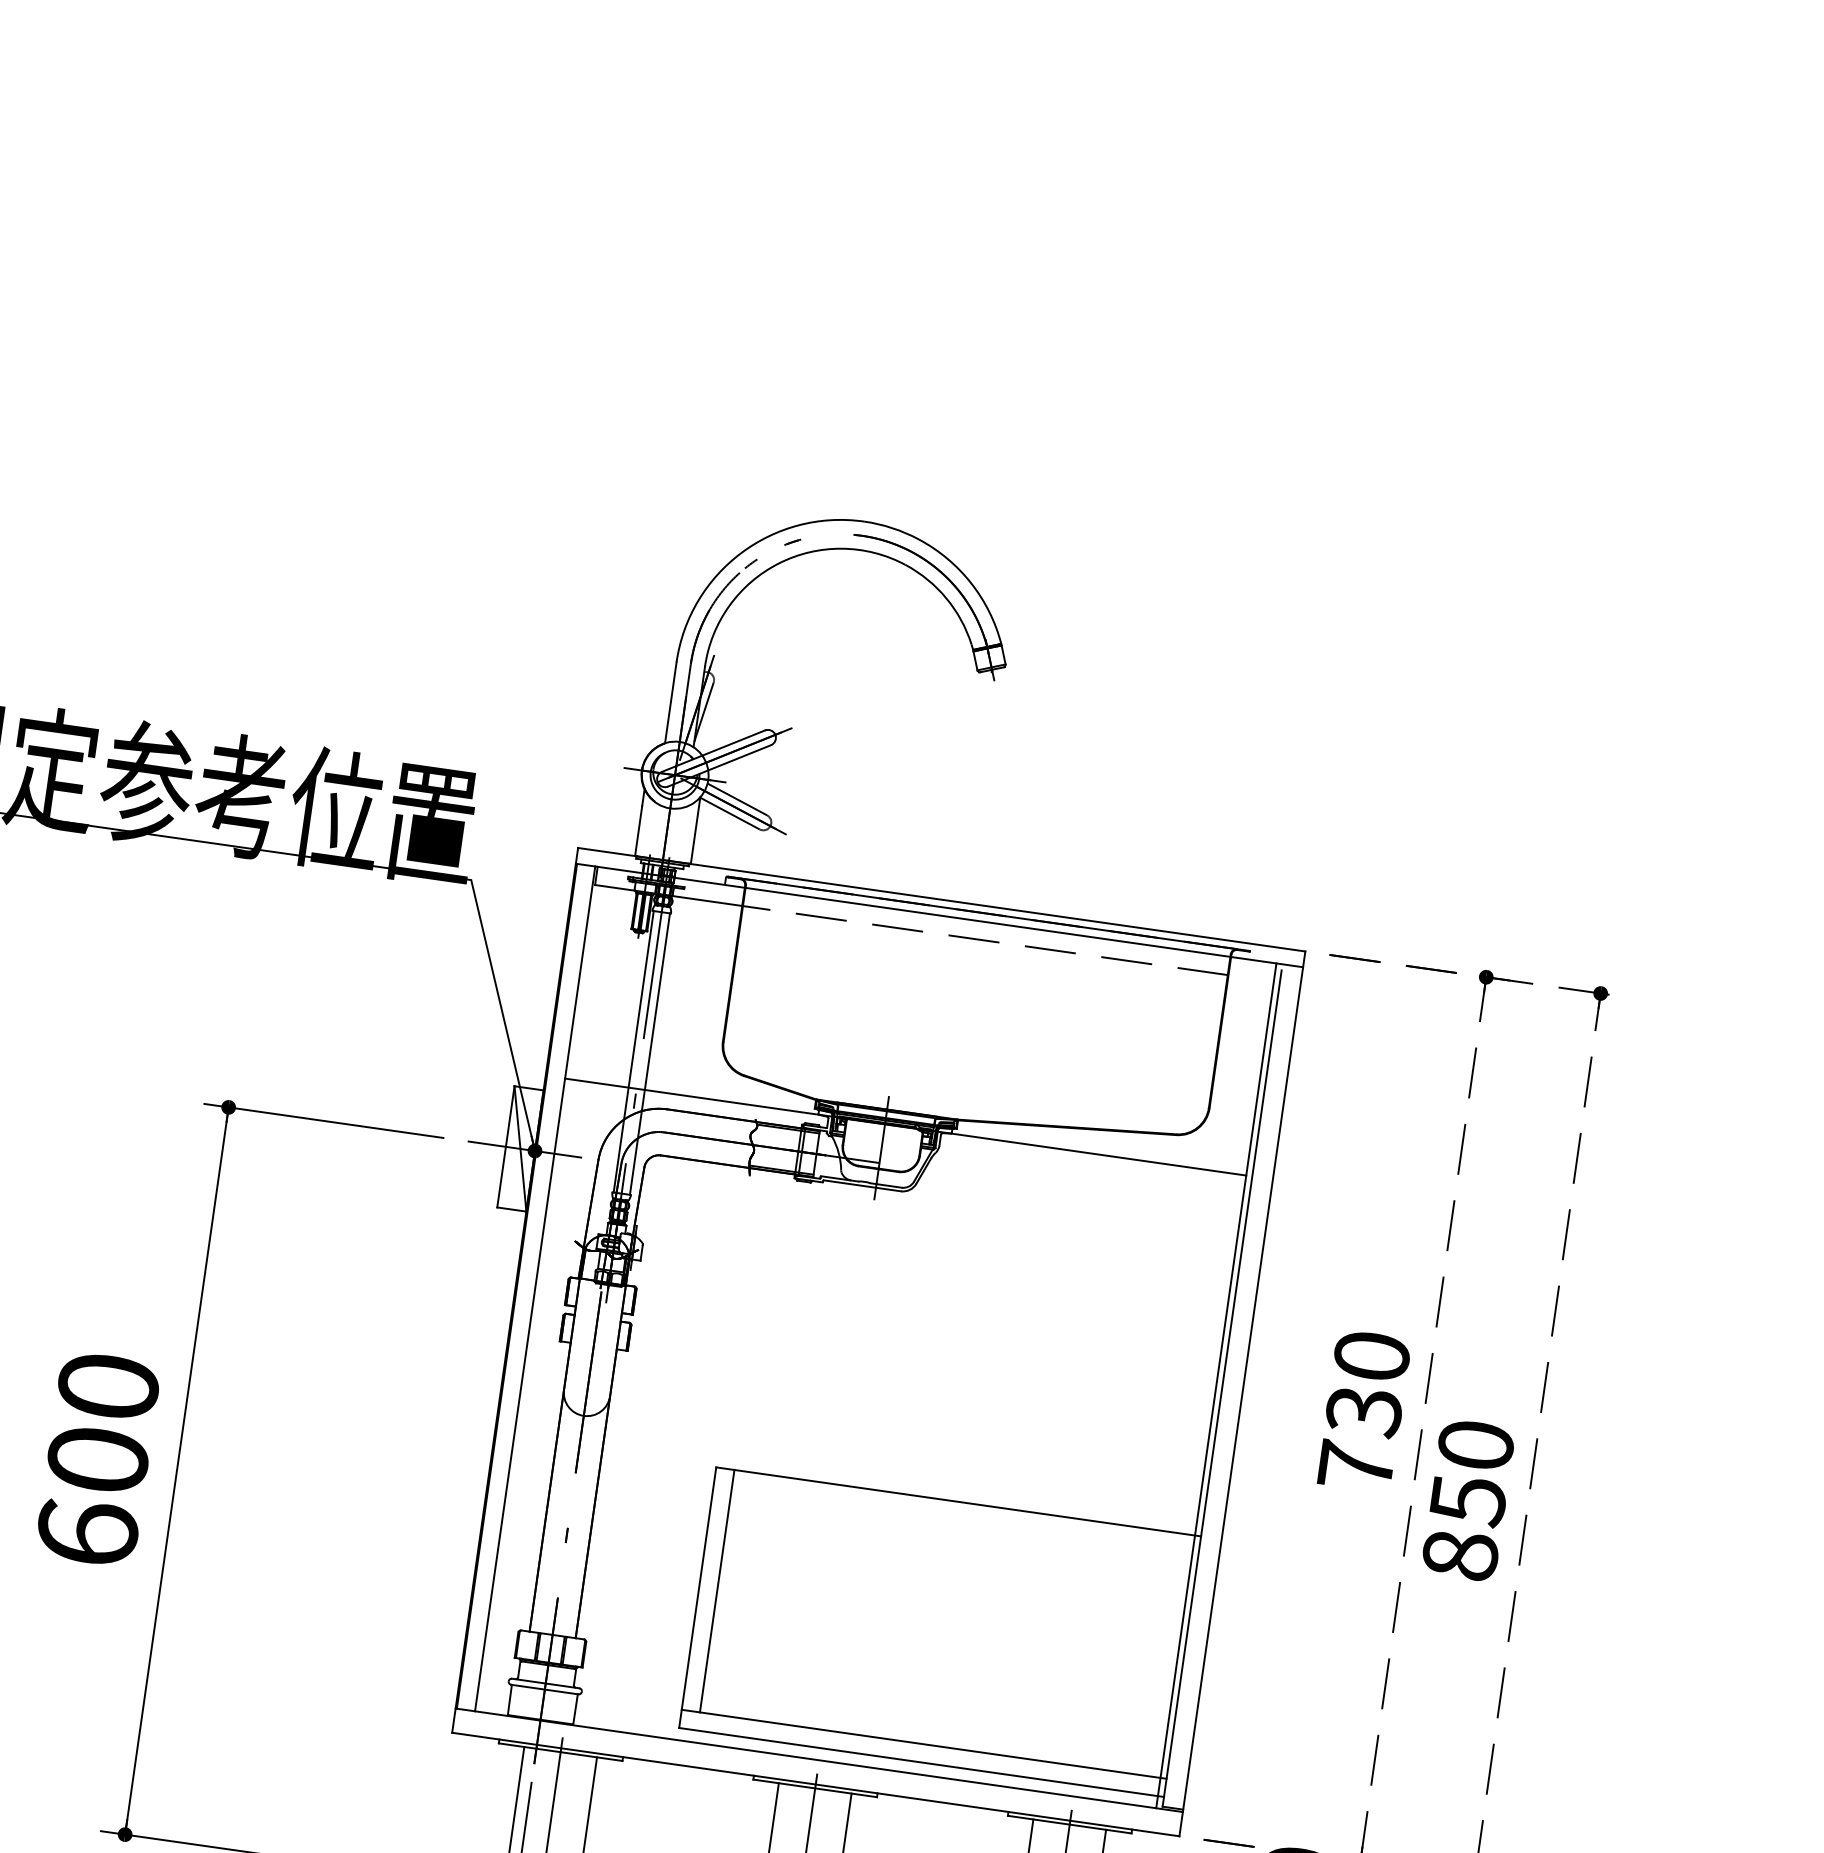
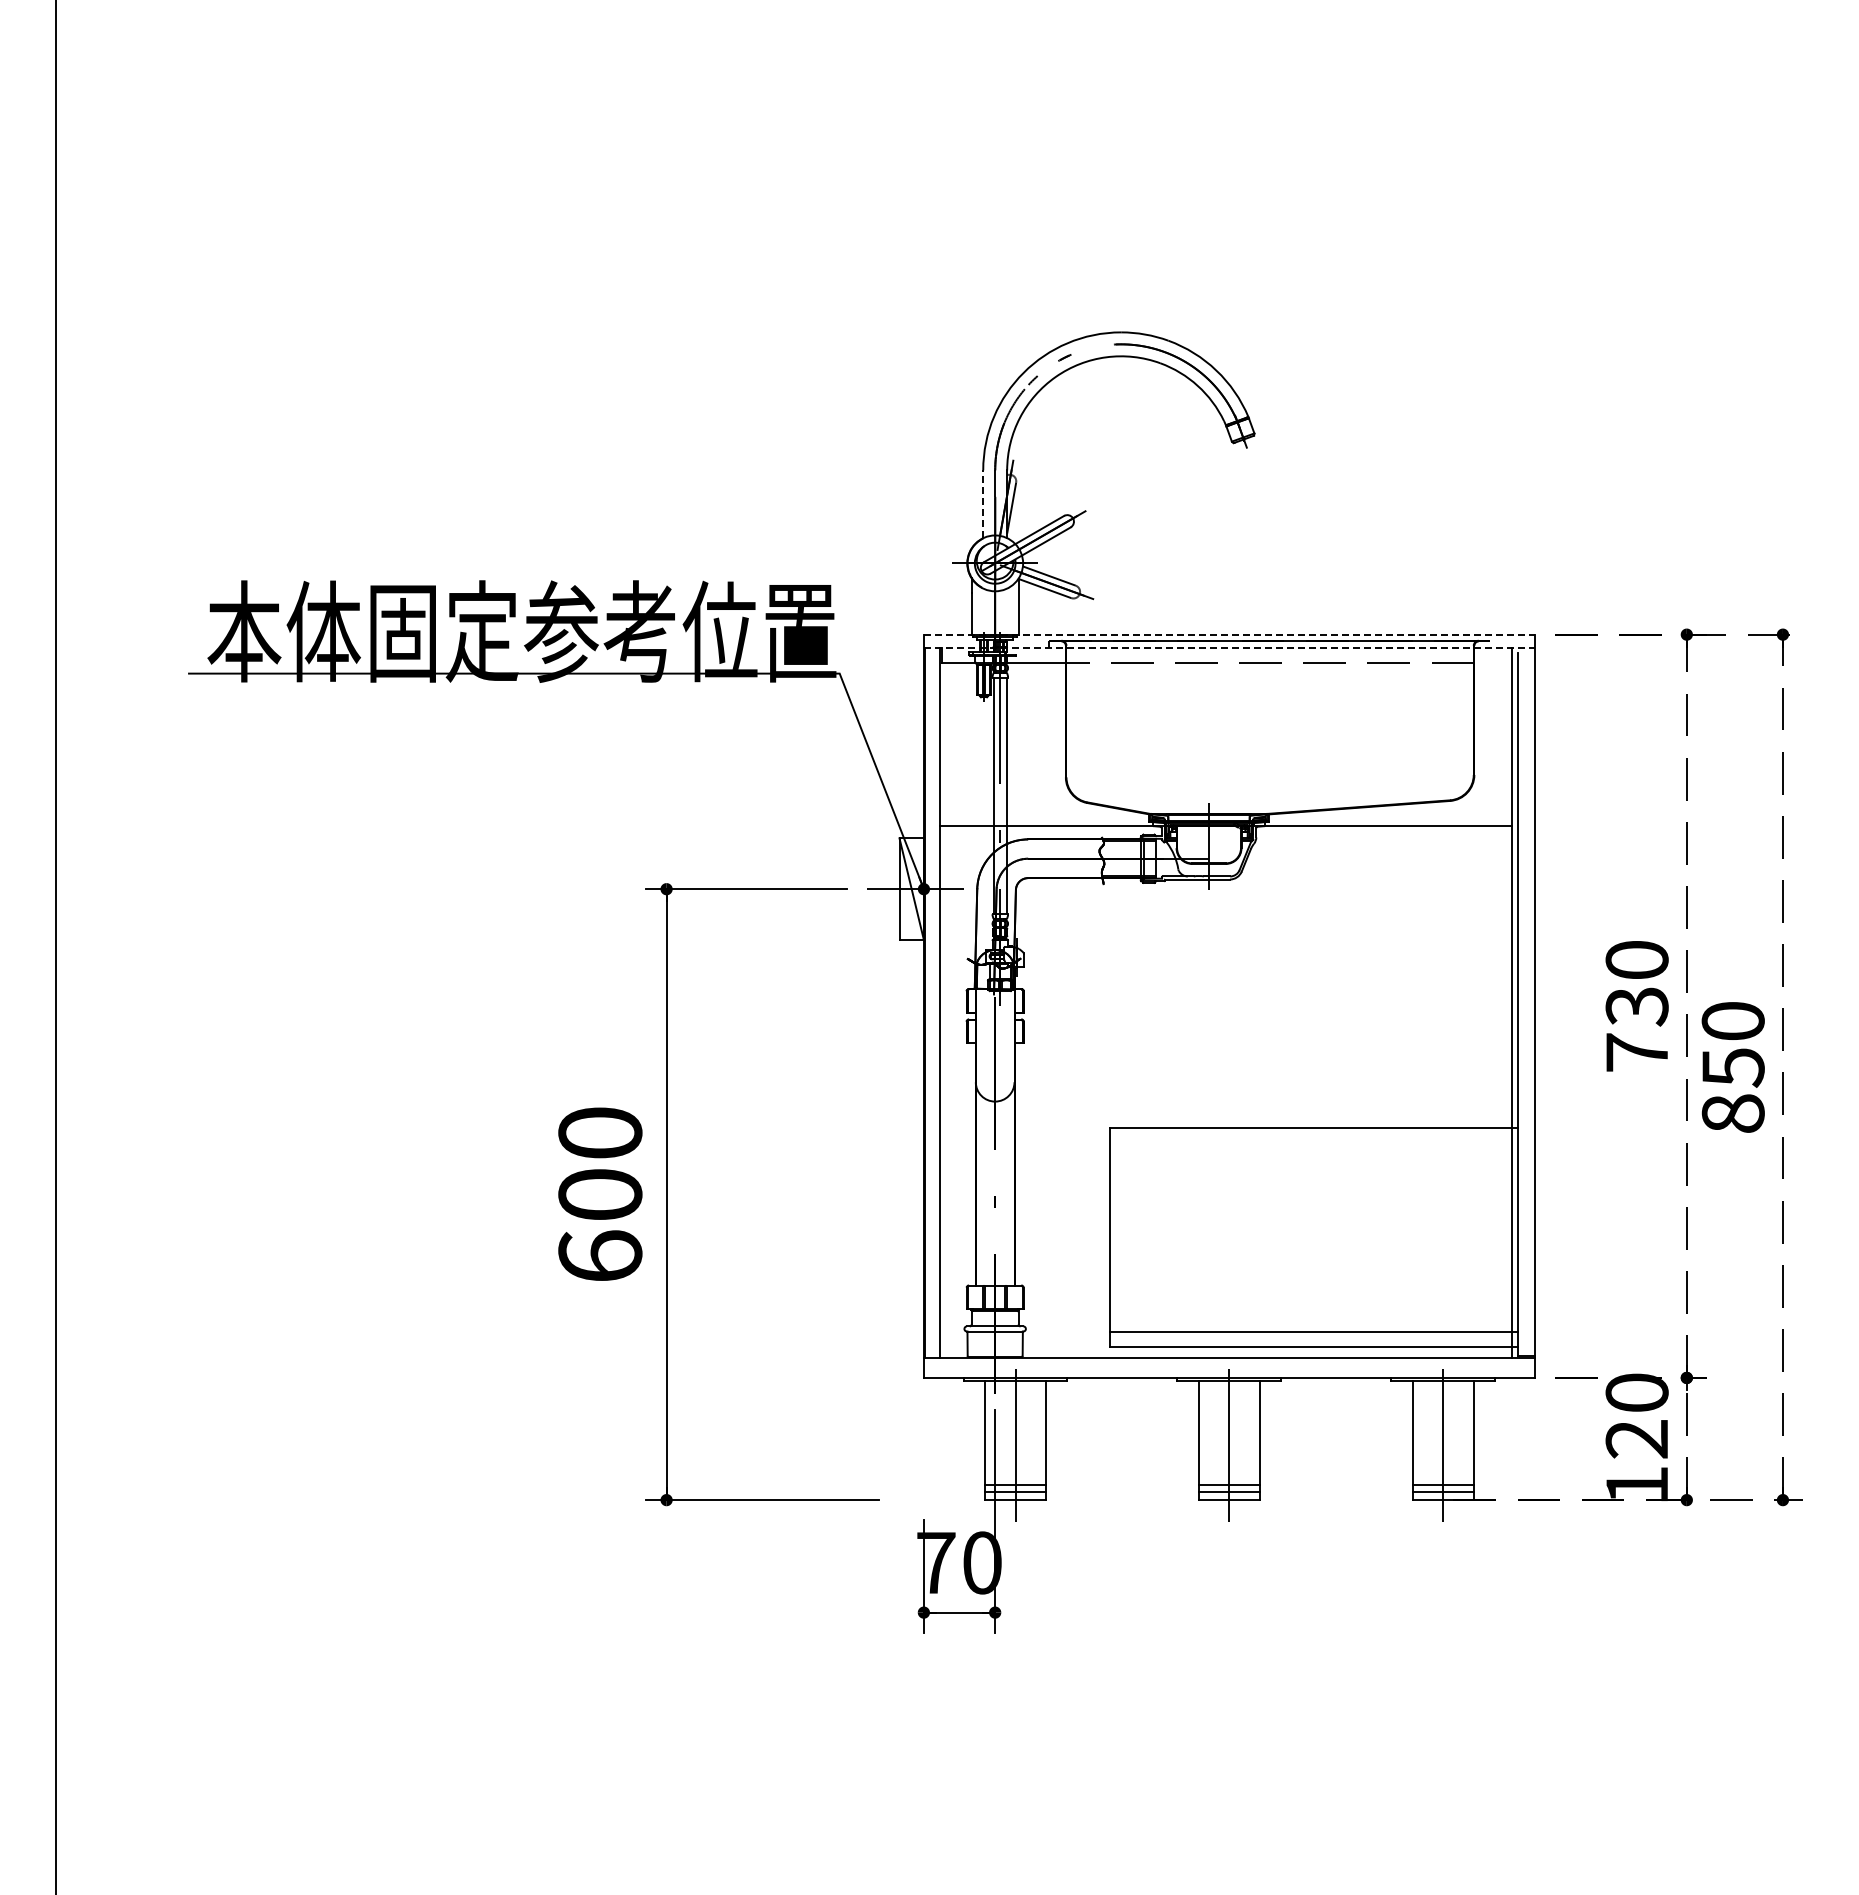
line: (671, 703) -> (983, 504), solid -> dashed
line: (941, 899) -> (1229, 634), solid -> dashed
line: (939, 915) -> (1229, 647), solid -> dashed
line: (717, 1591) -> (1125, 1230), removed

